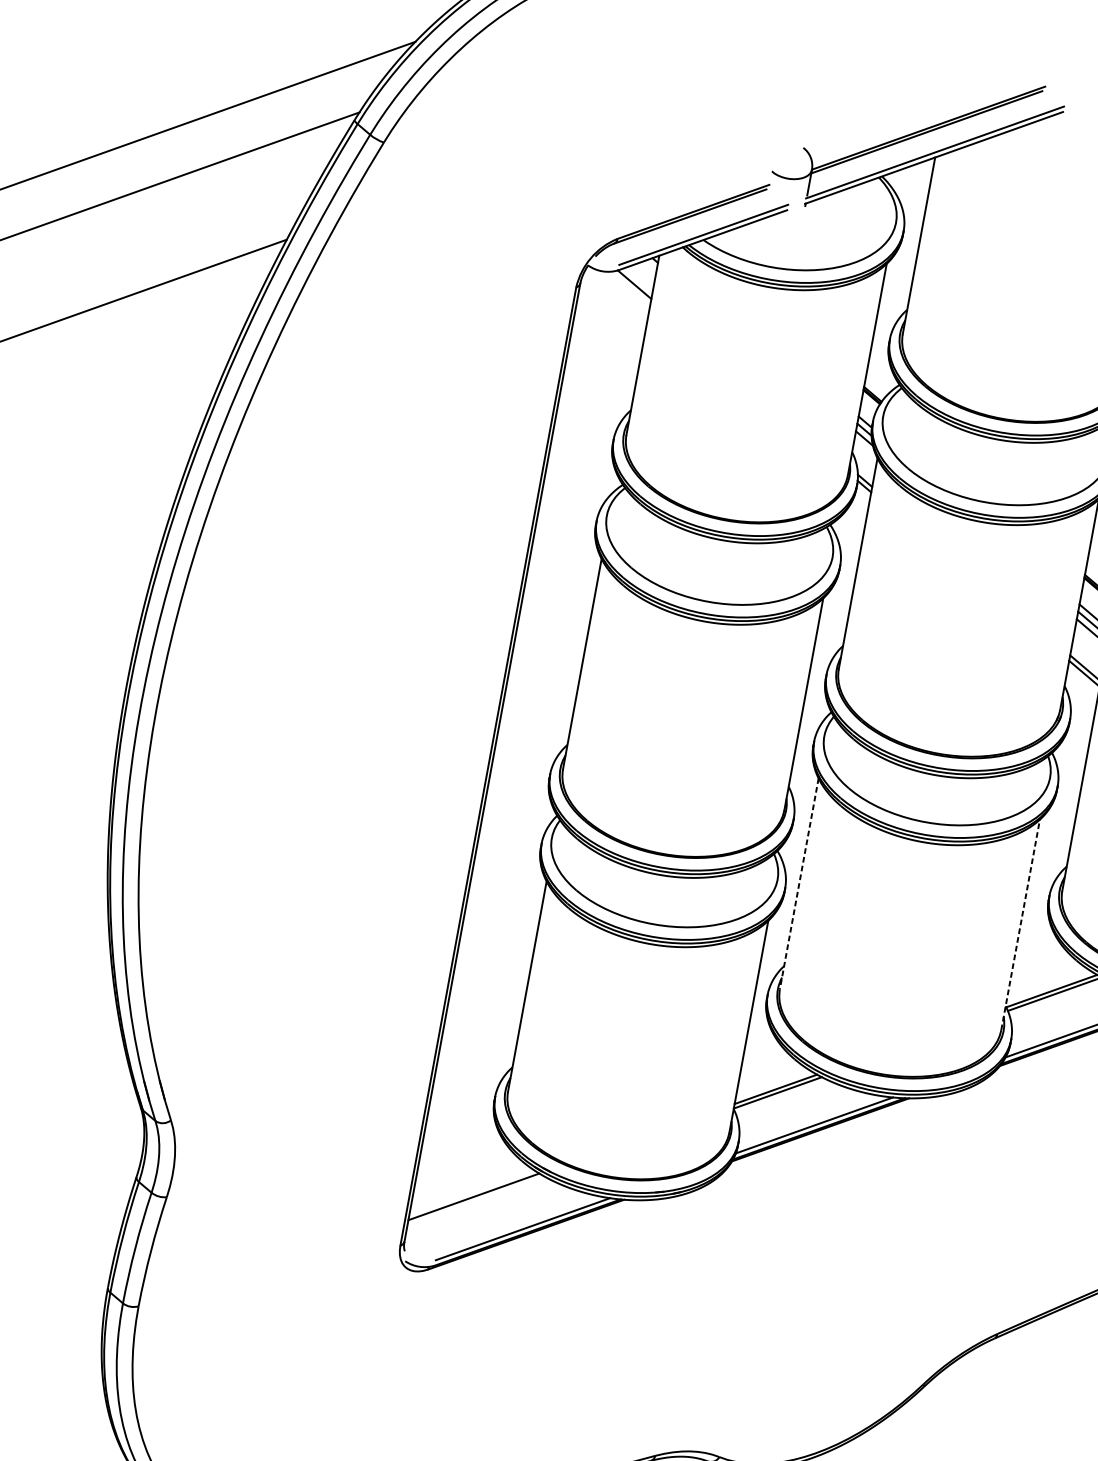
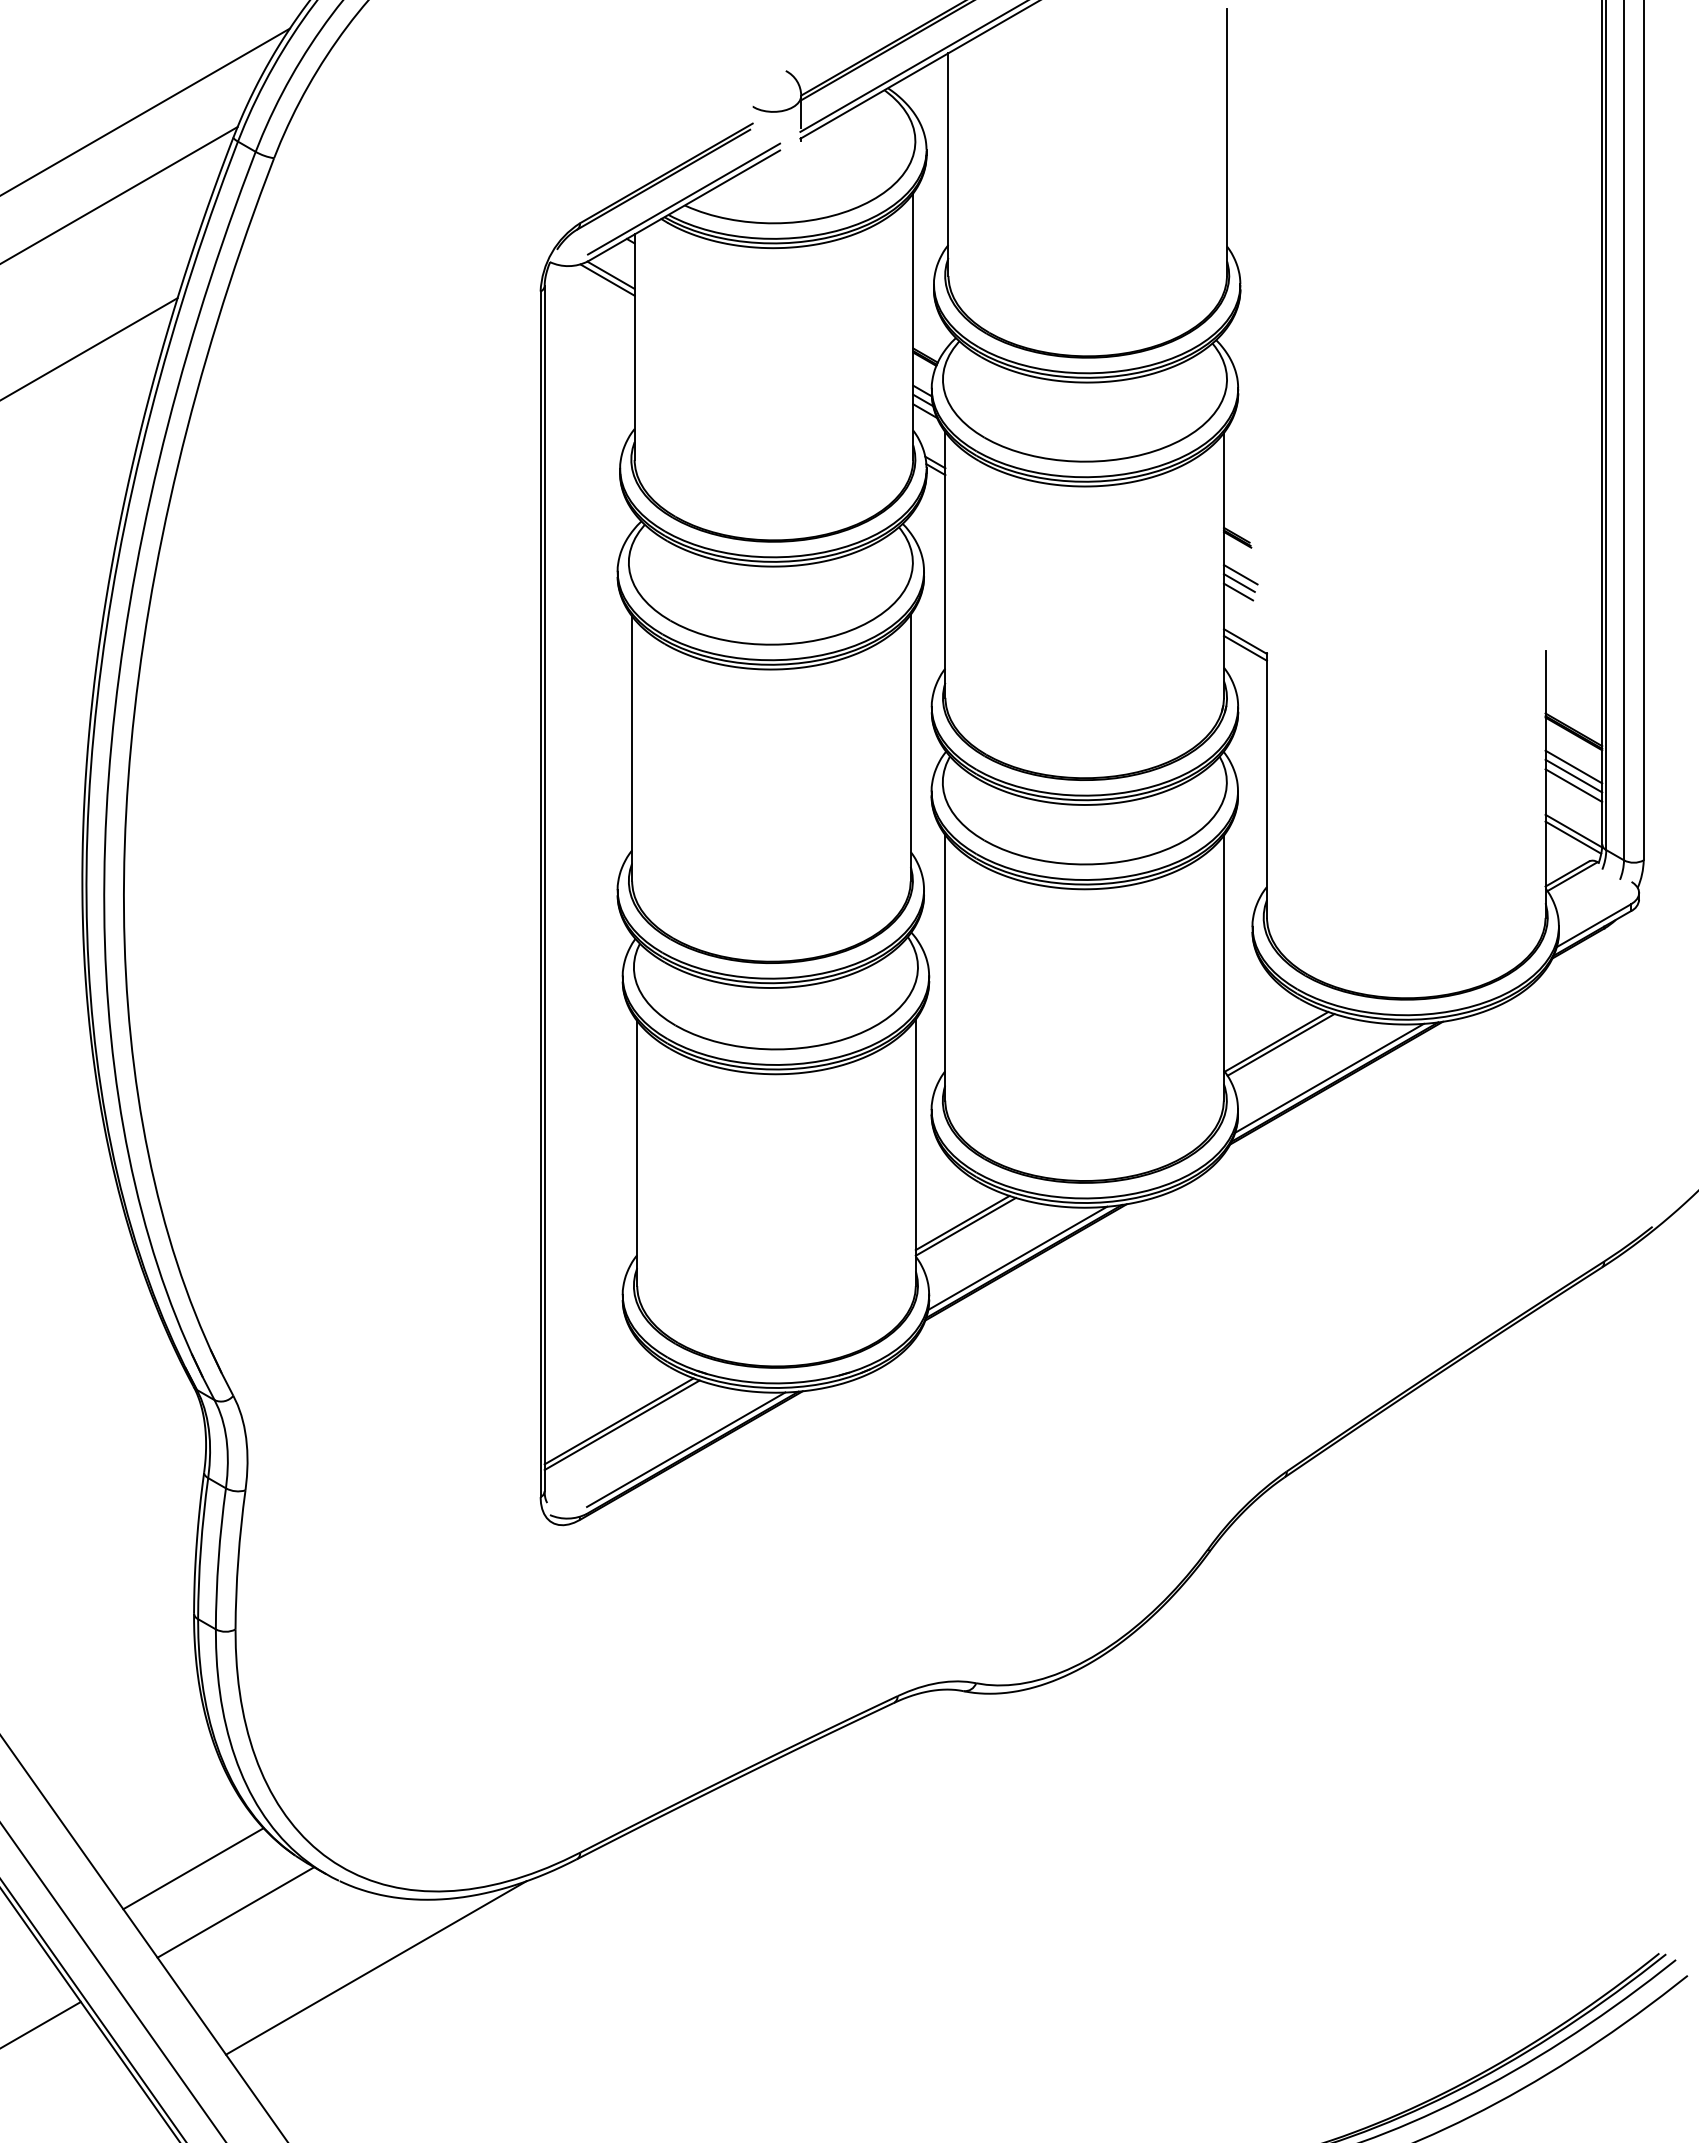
line: (631, 287) -> (607, 279), added
line: (799, 883) -> (945, 967), dashed -> solid
line: (1020, 924) -> (1223, 967), dashed -> solid
line: (475, 1200) -> (621, 1425), added

